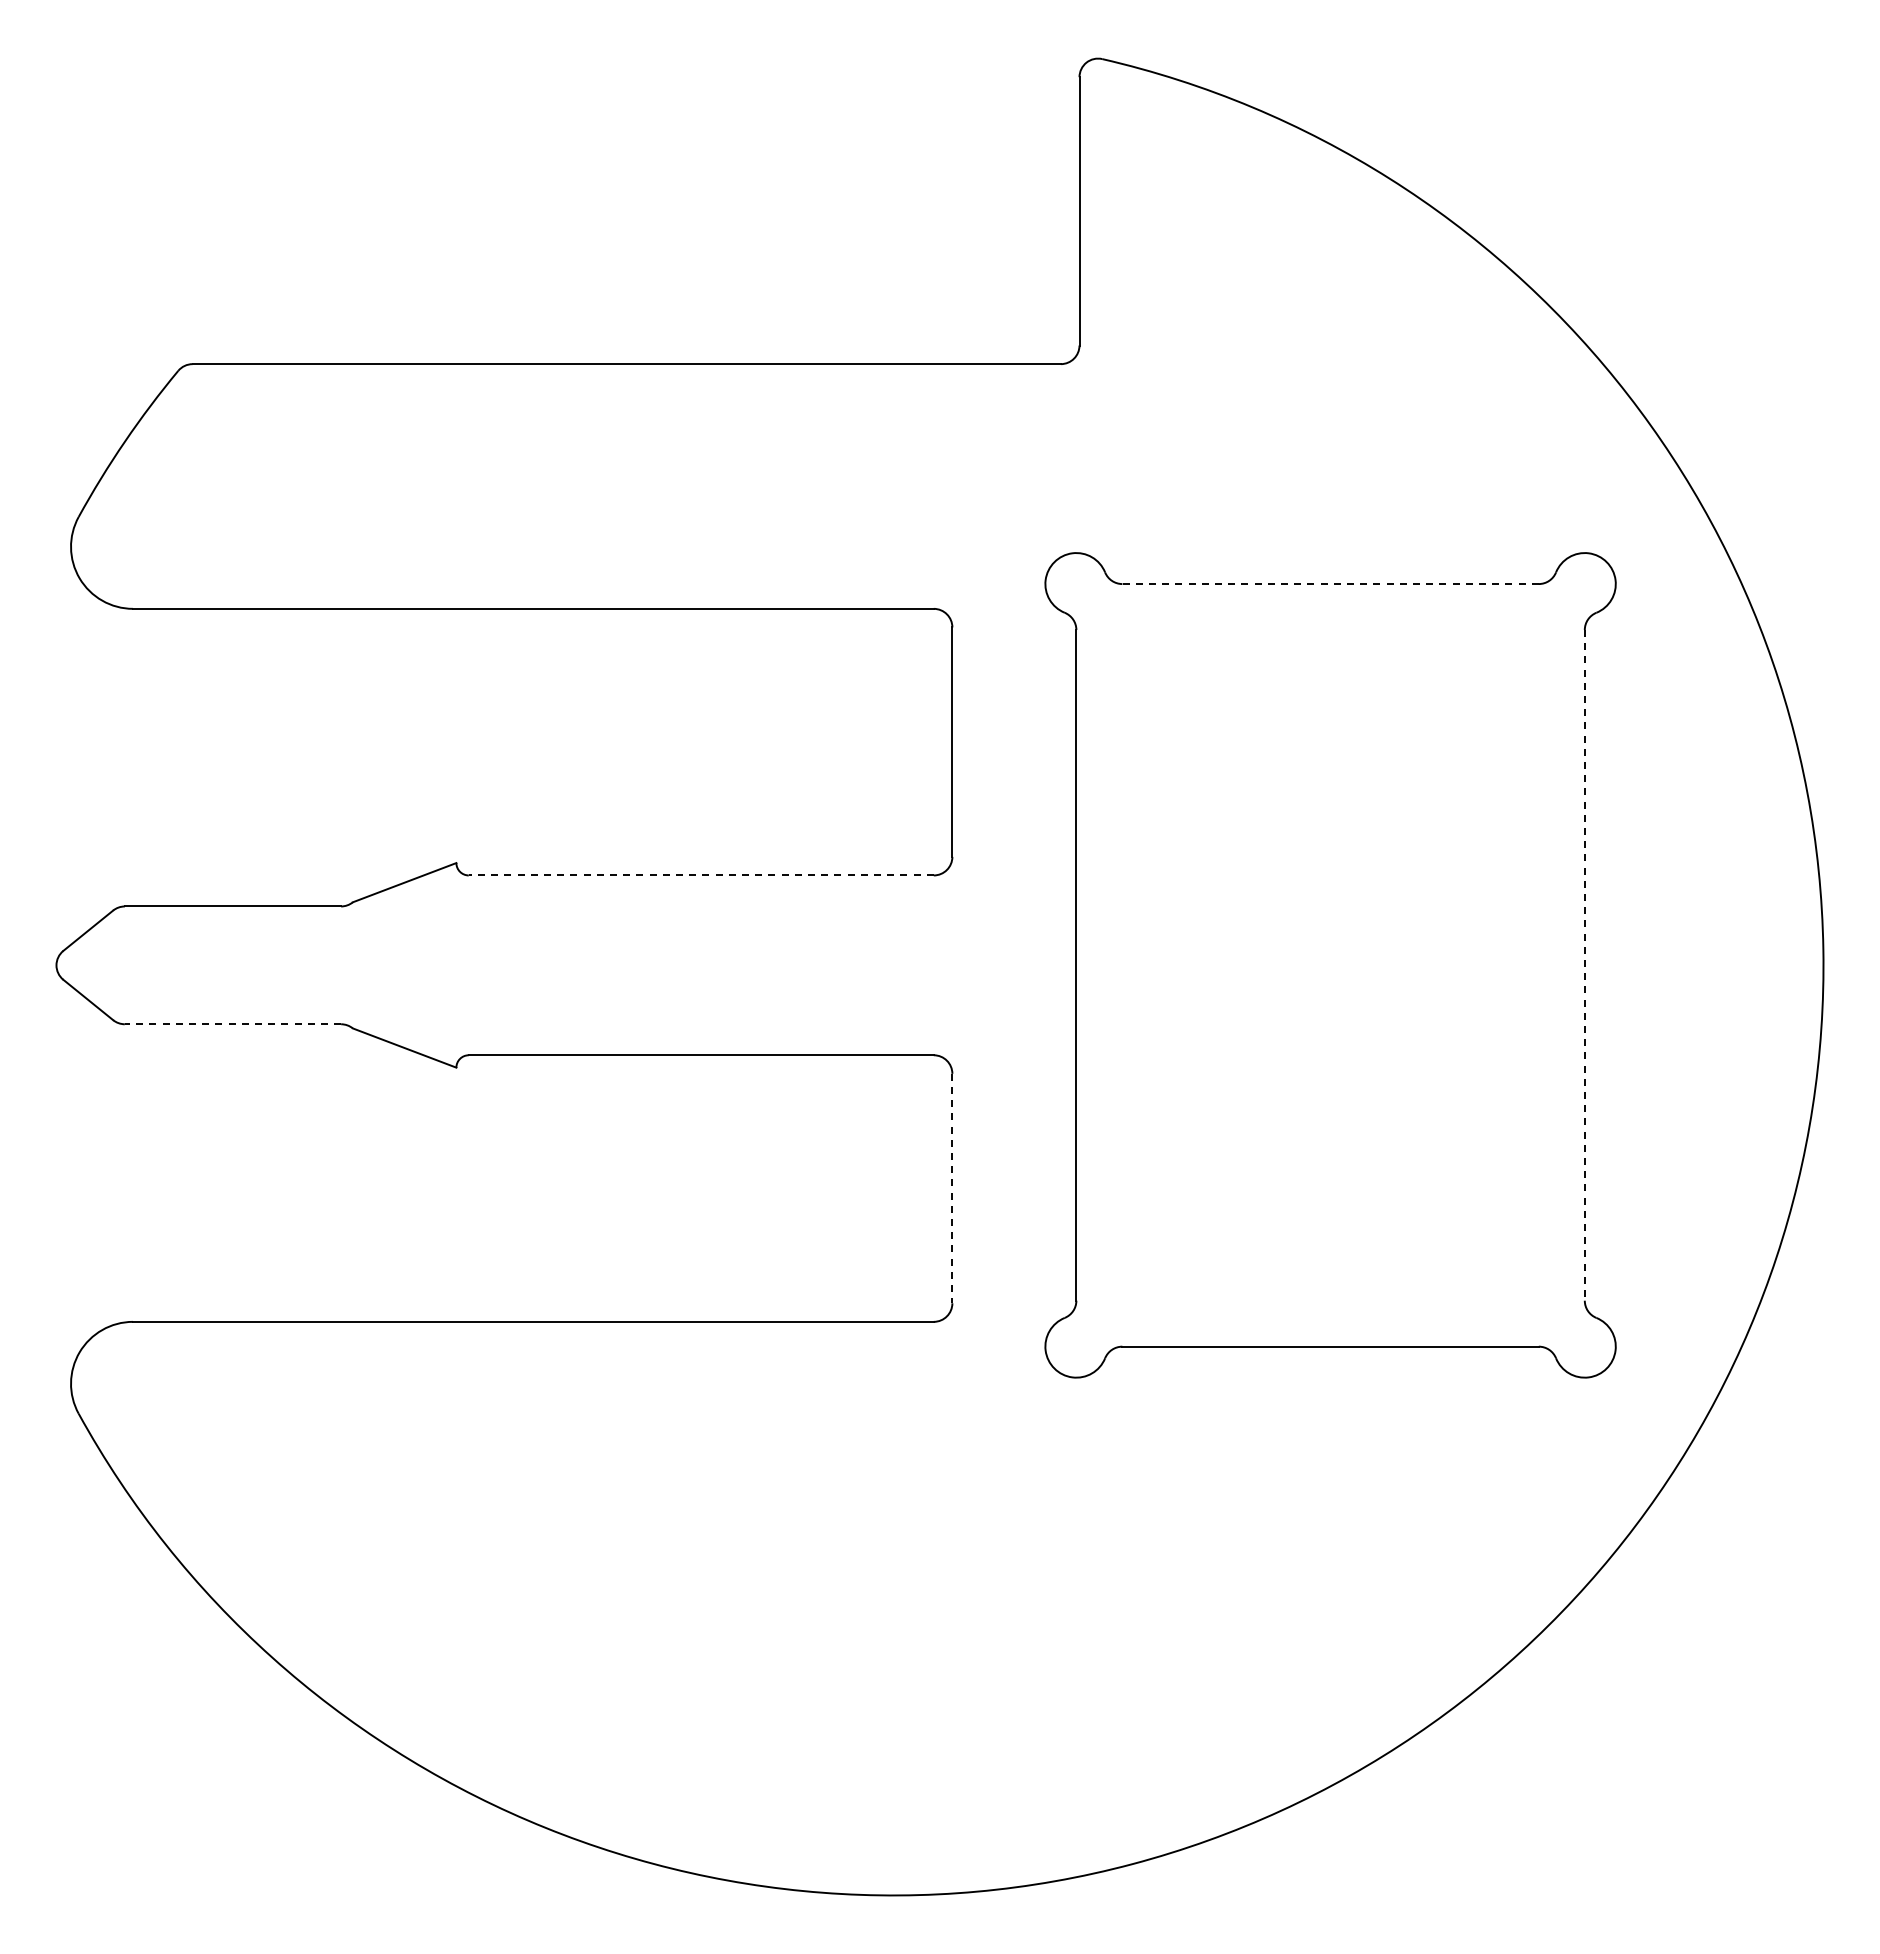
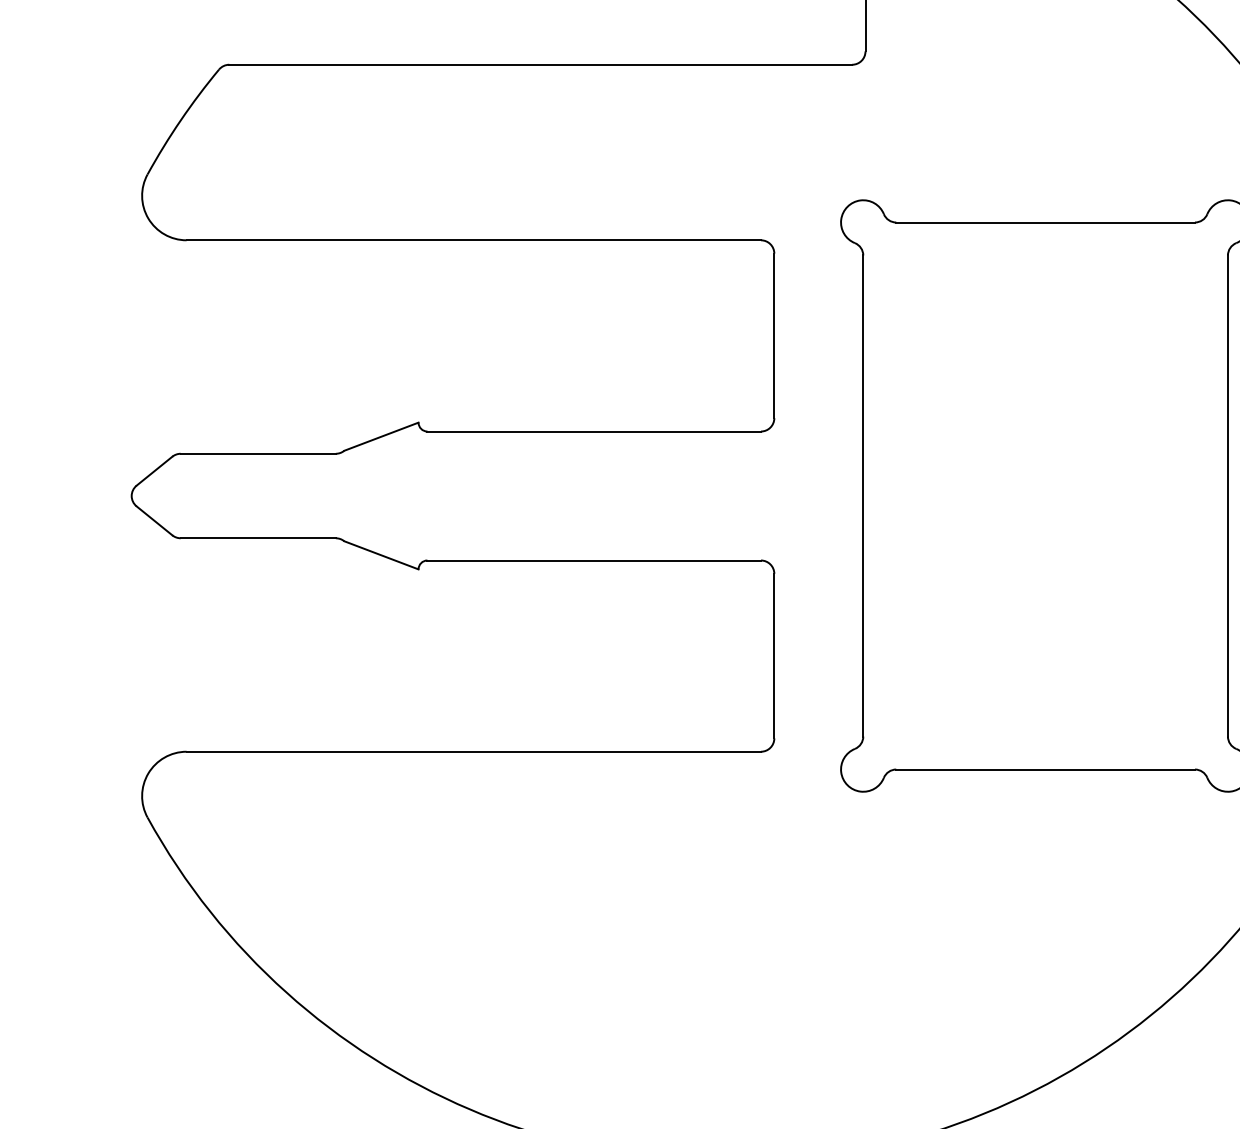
line: (1330, 584) -> (1045, 222), dashed -> solid
line: (701, 875) -> (594, 431), dashed -> solid
line: (1584, 965) -> (1227, 496), dashed -> solid
line: (232, 1024) -> (257, 538), dashed -> solid
line: (952, 1188) -> (774, 656), dashed -> solid

